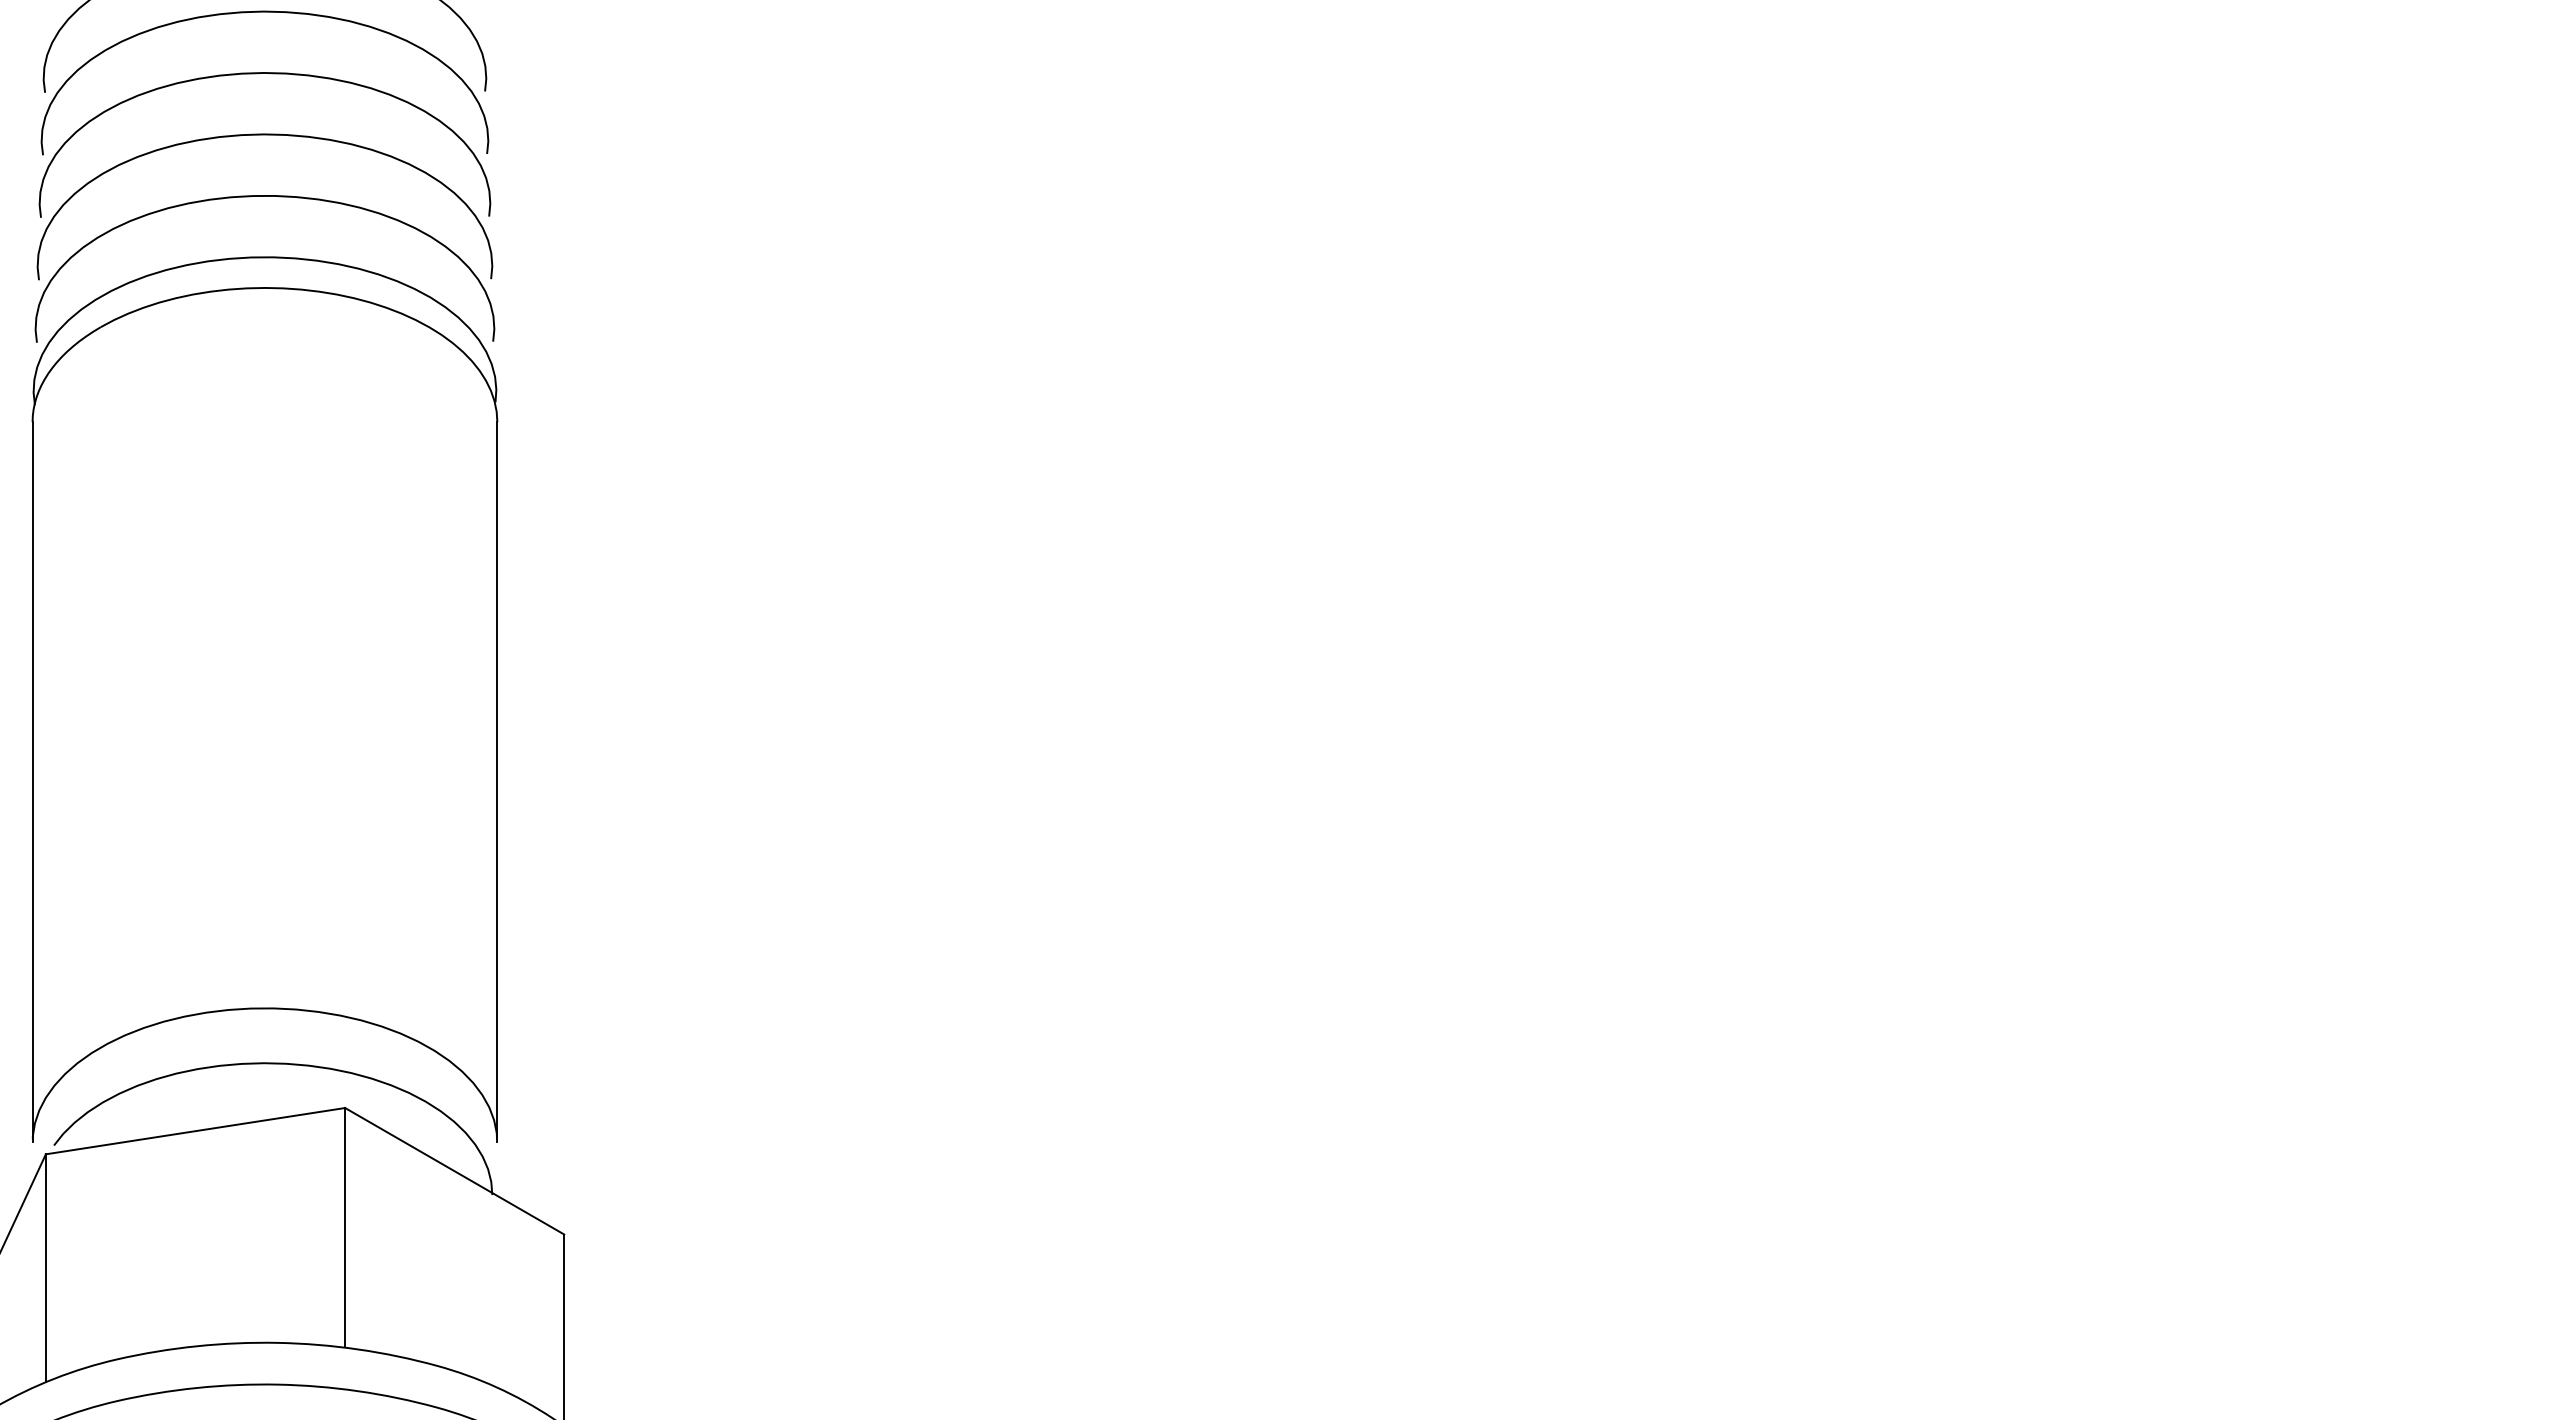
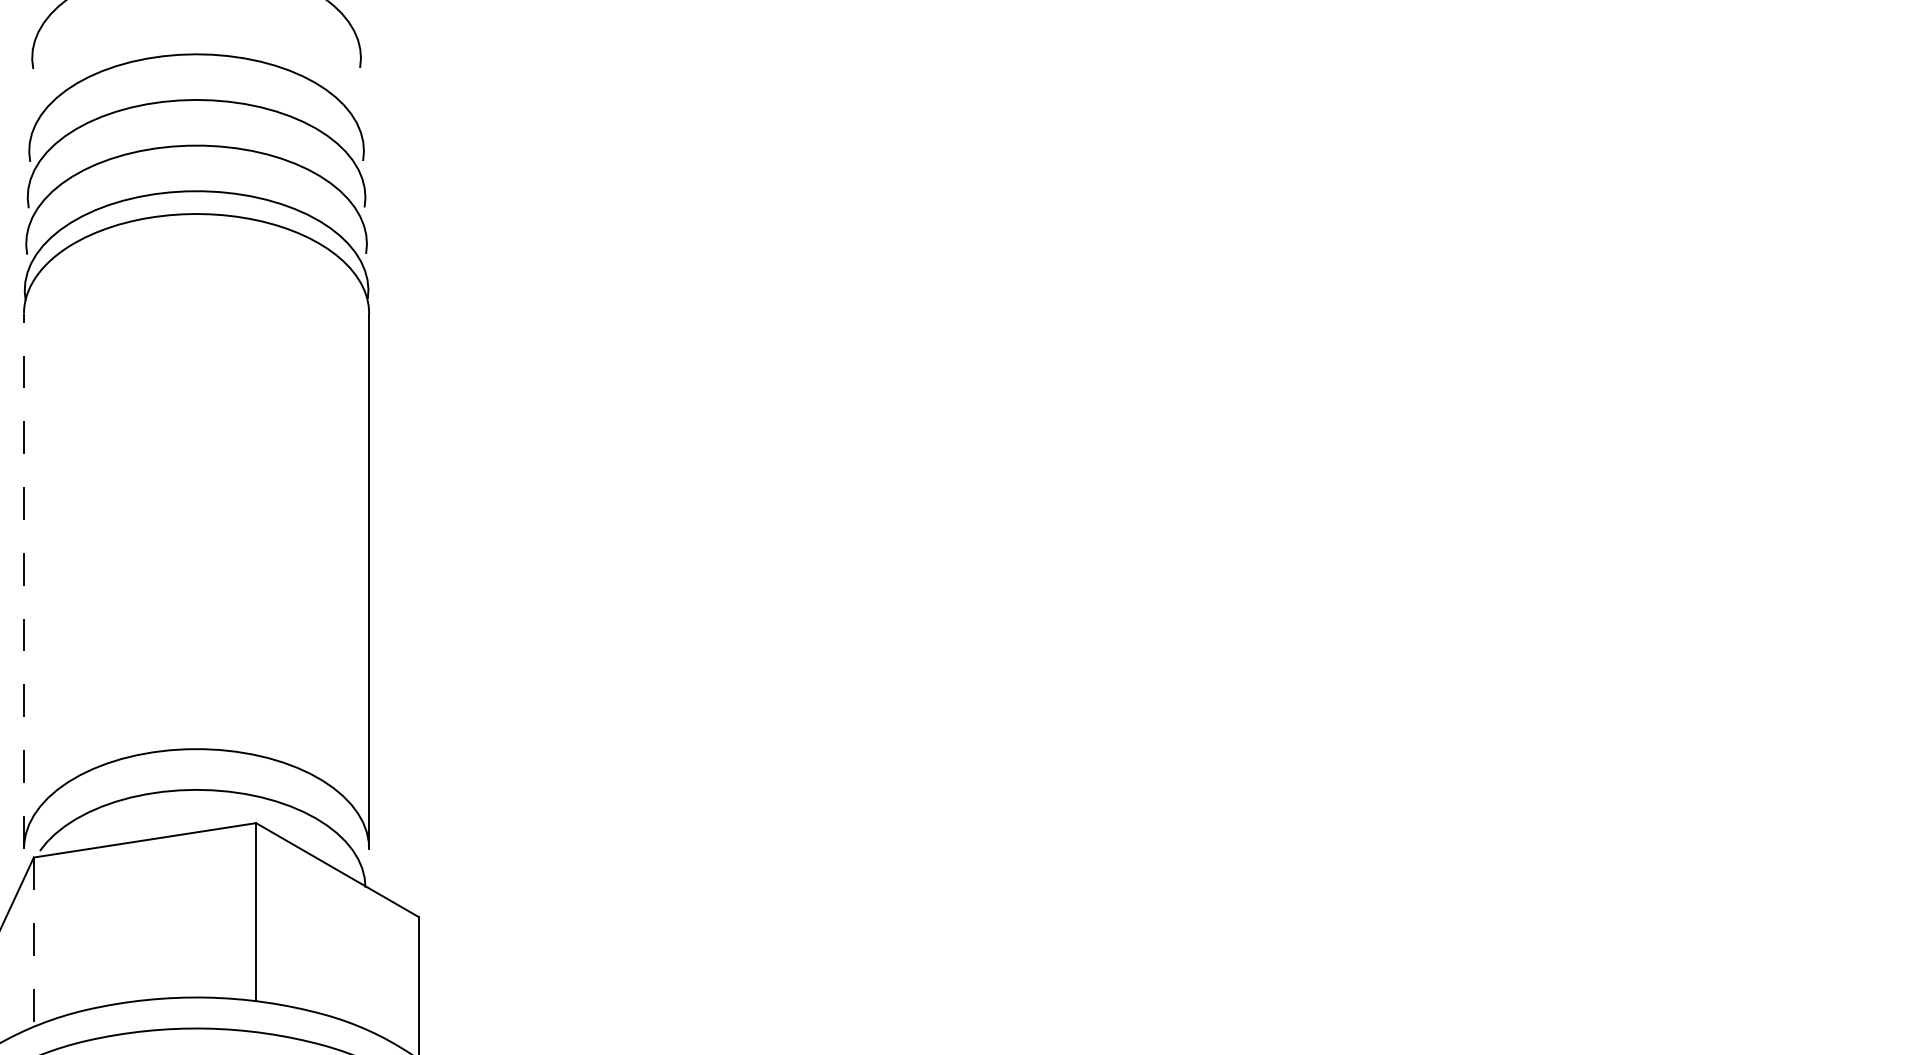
curve: (264, 12) -> (196, 9), removed
line: (32, 781) -> (23, 580), solid -> dashed
line: (45, 1268) -> (33, 942), solid -> dashed

